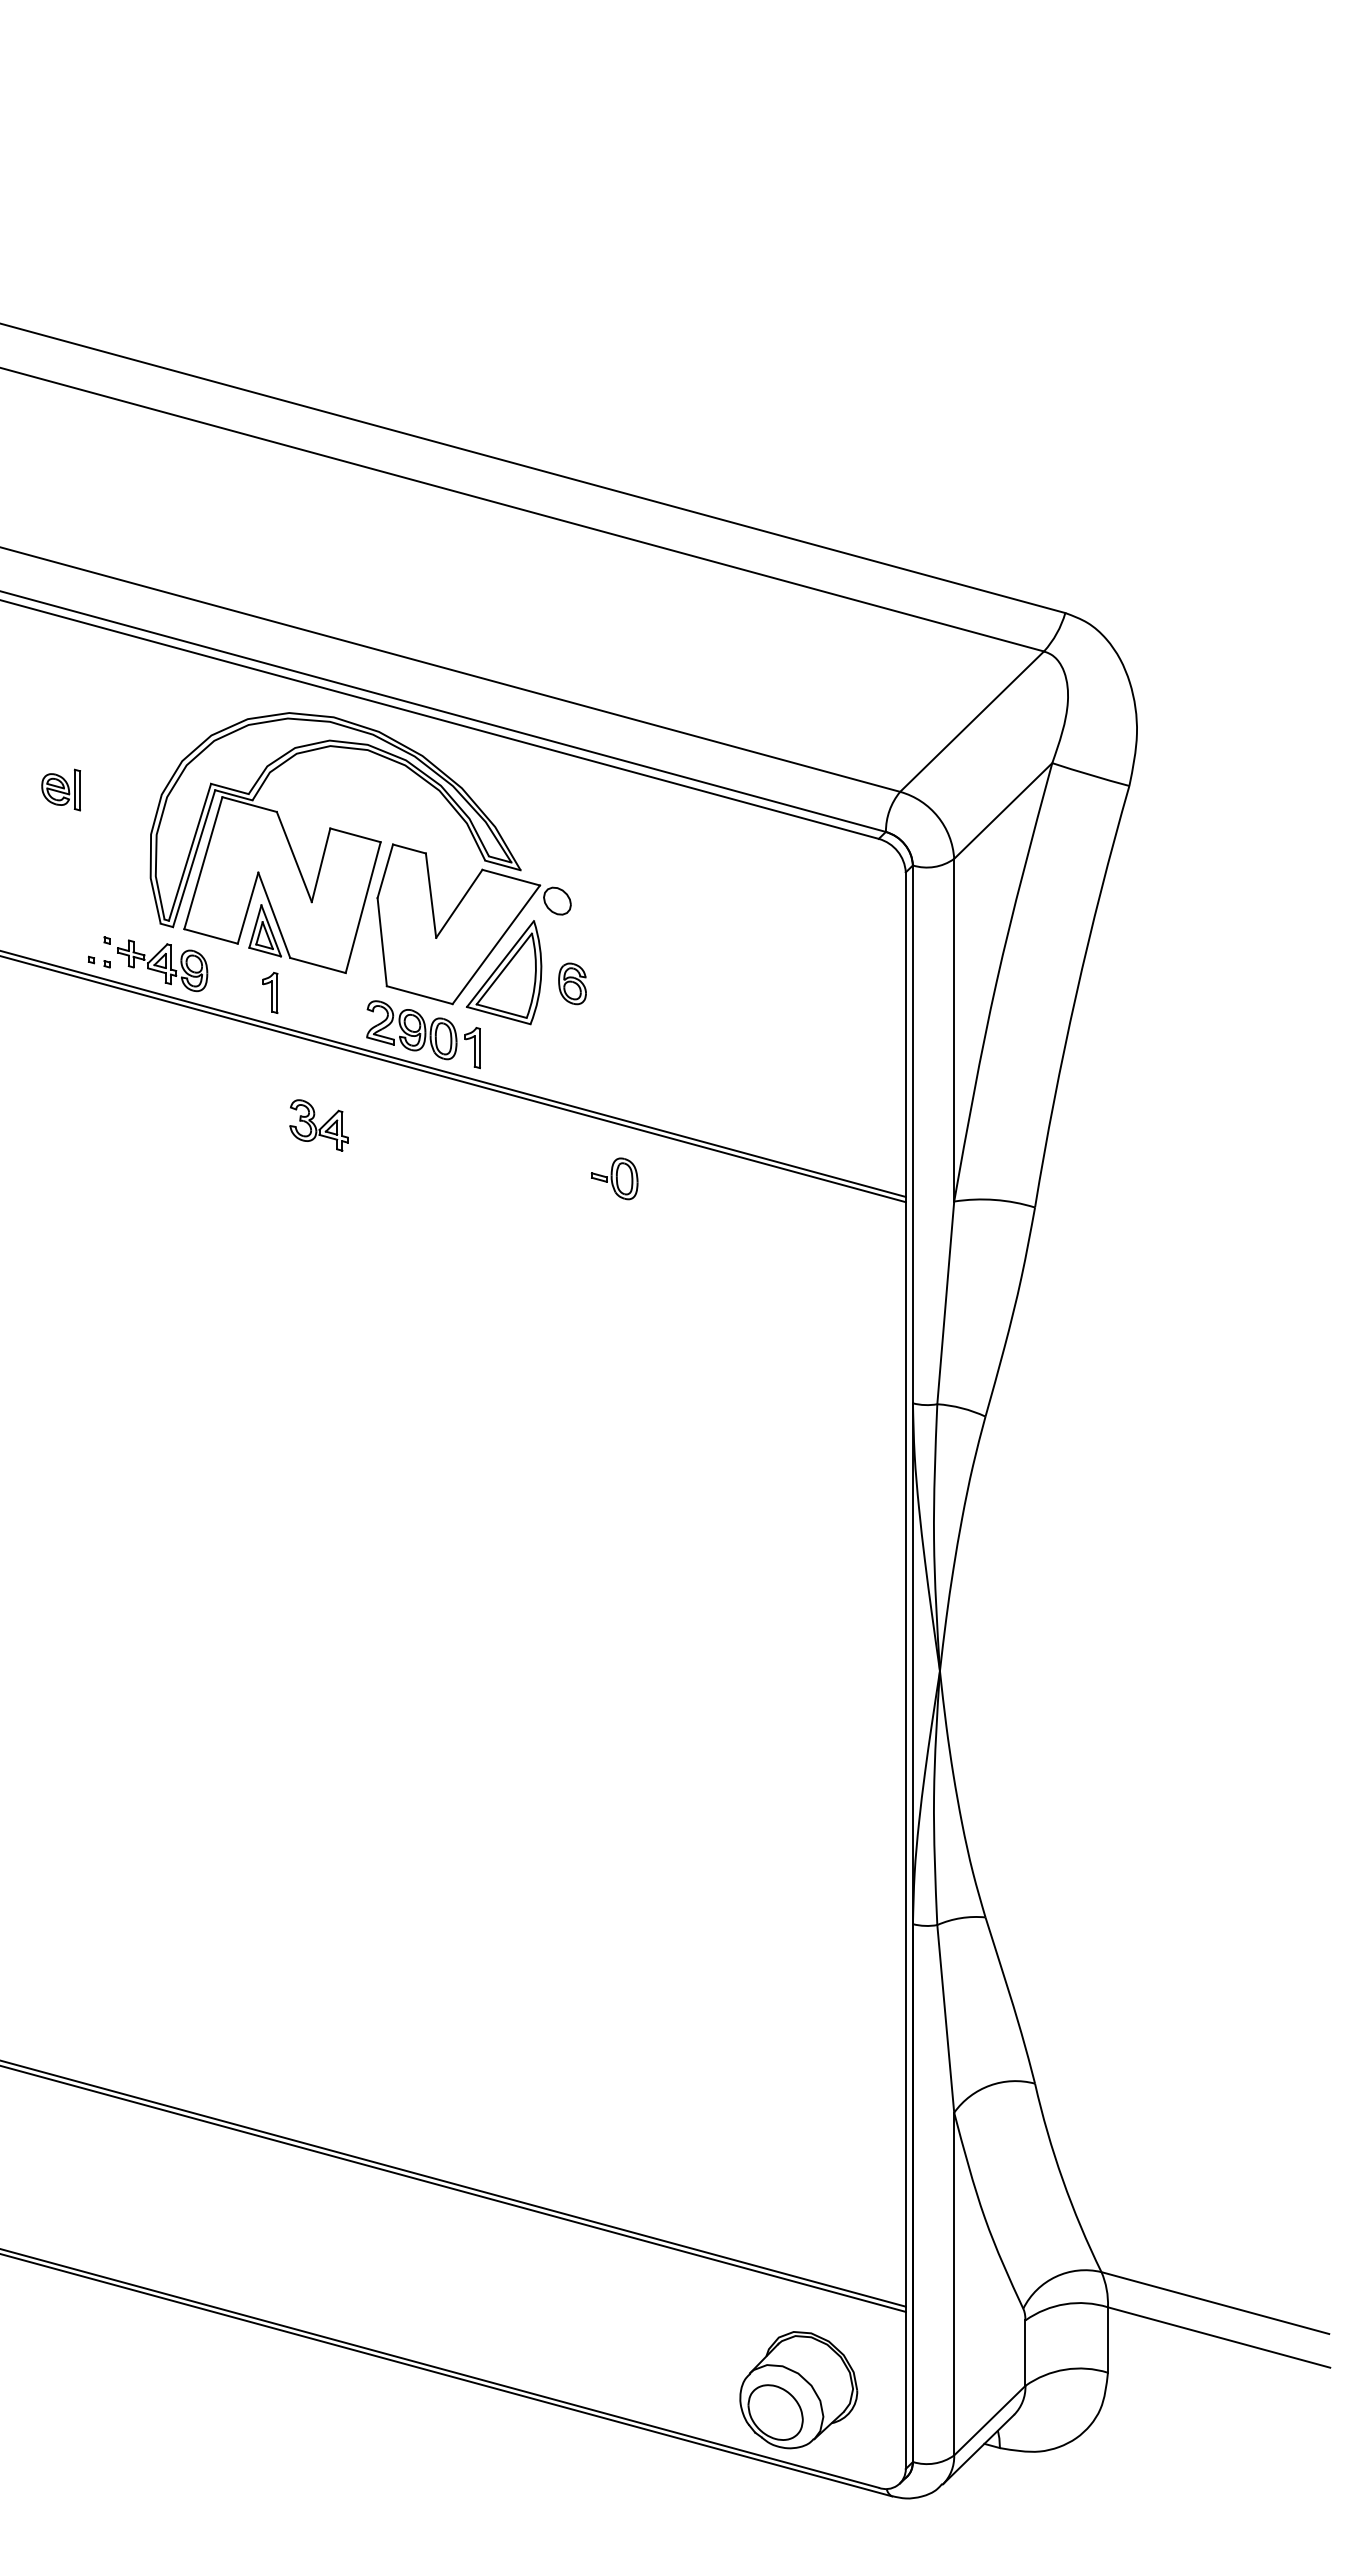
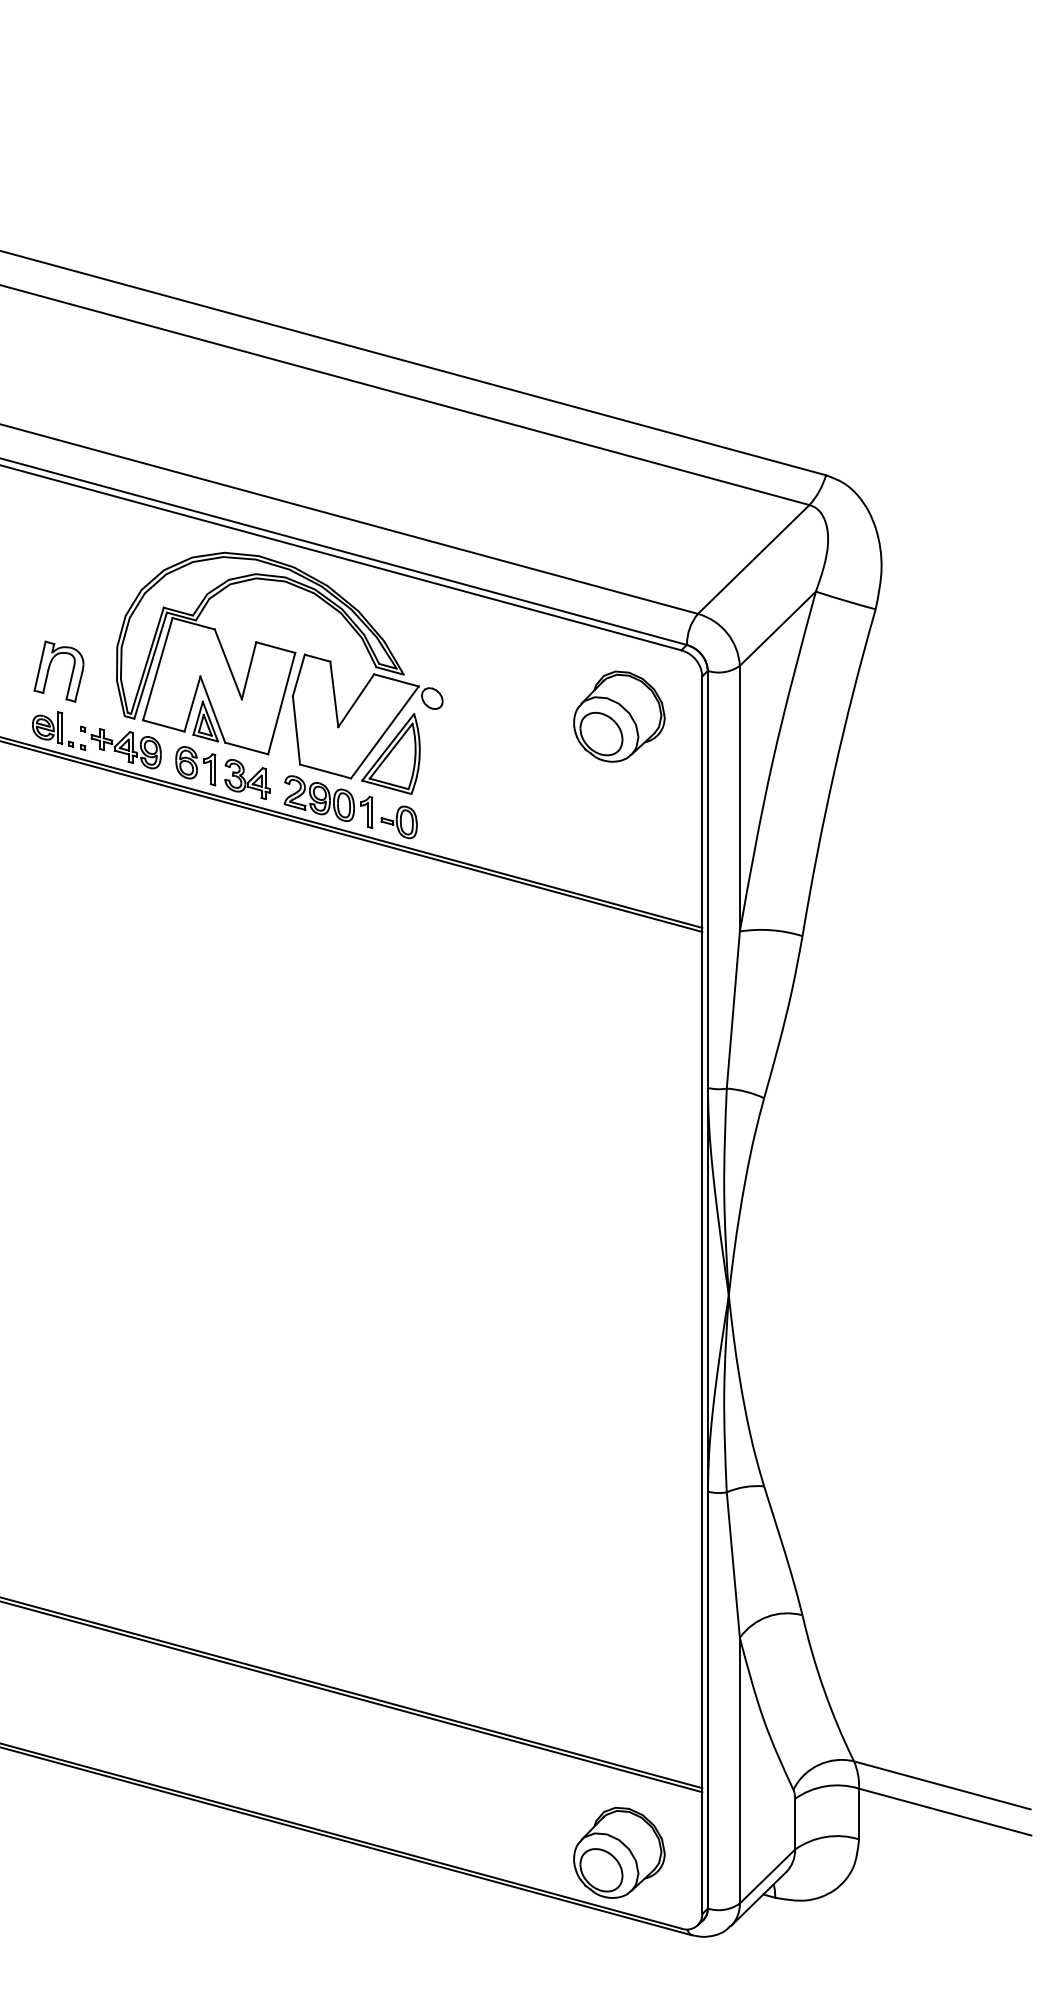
part: (60, 789) -> (47, 727), moved
part: (63, 864) -> (49, 670), added
part: (798, 924) -> (619, 716), added
part: (572, 983) -> (186, 762), moved
part: (318, 1125) -> (247, 779), moved
part: (614, 1178) -> (399, 822), moved

